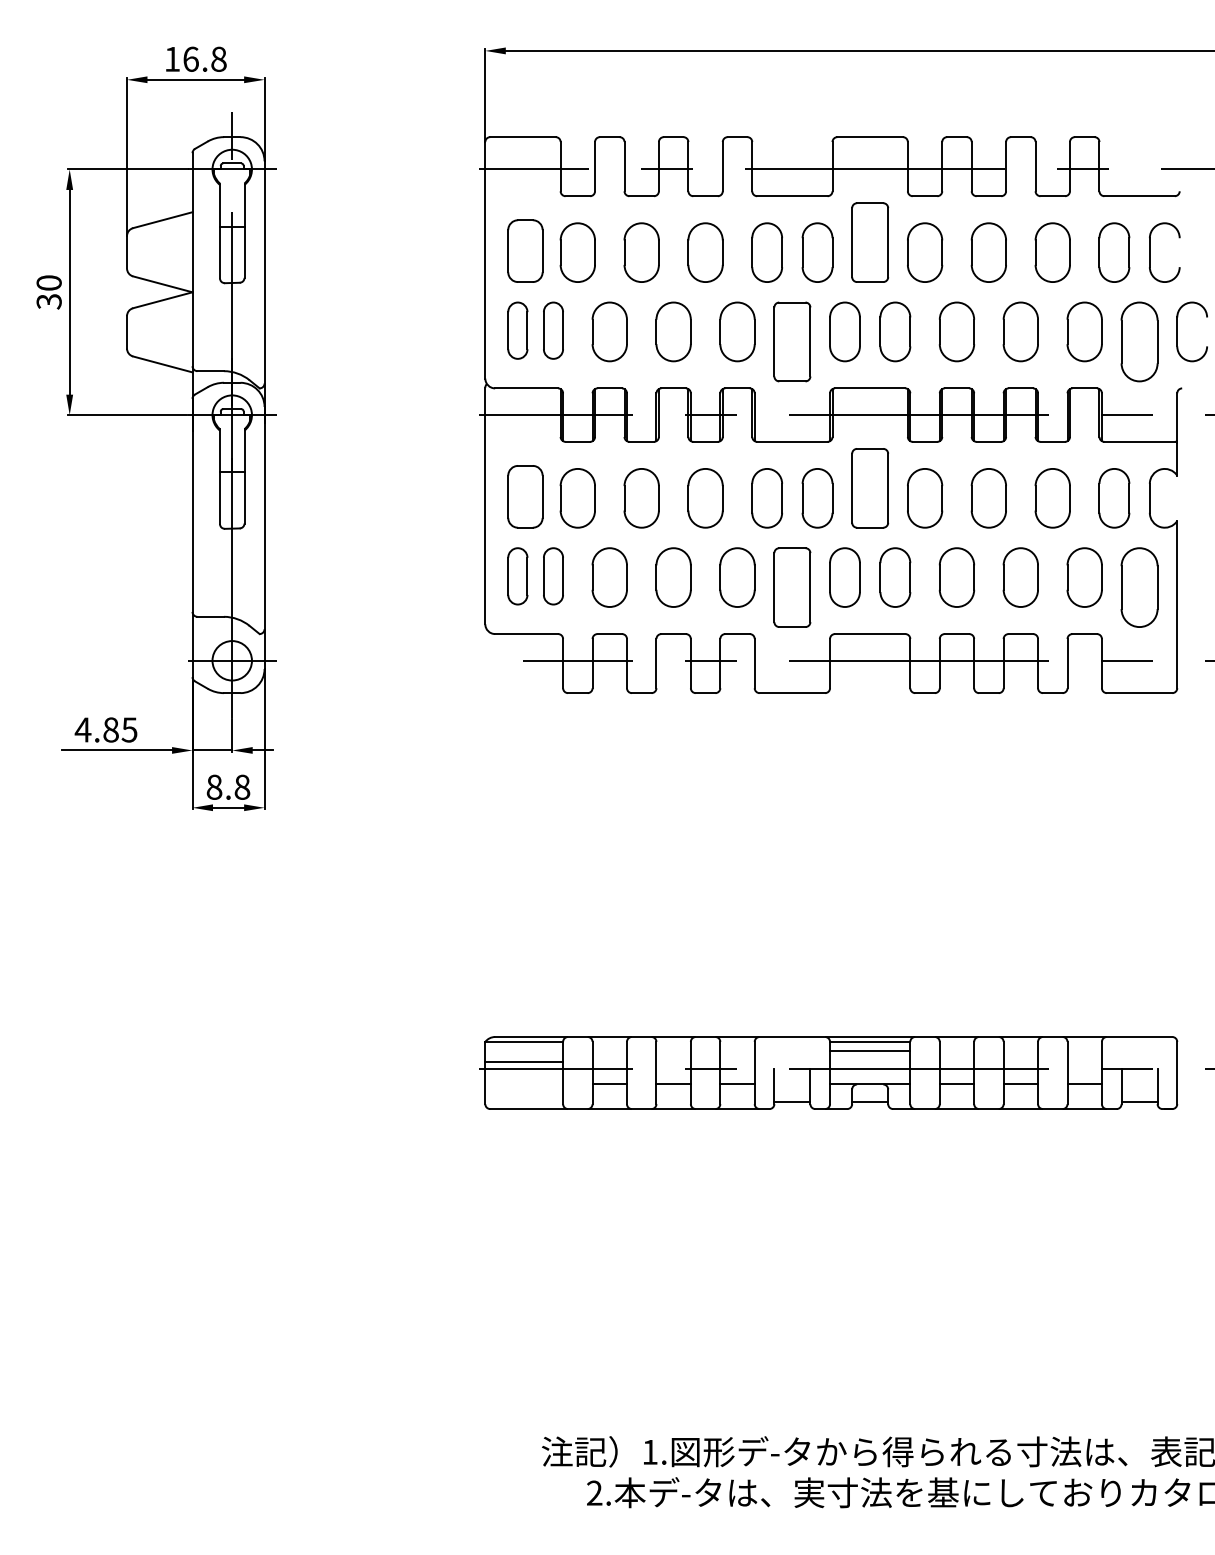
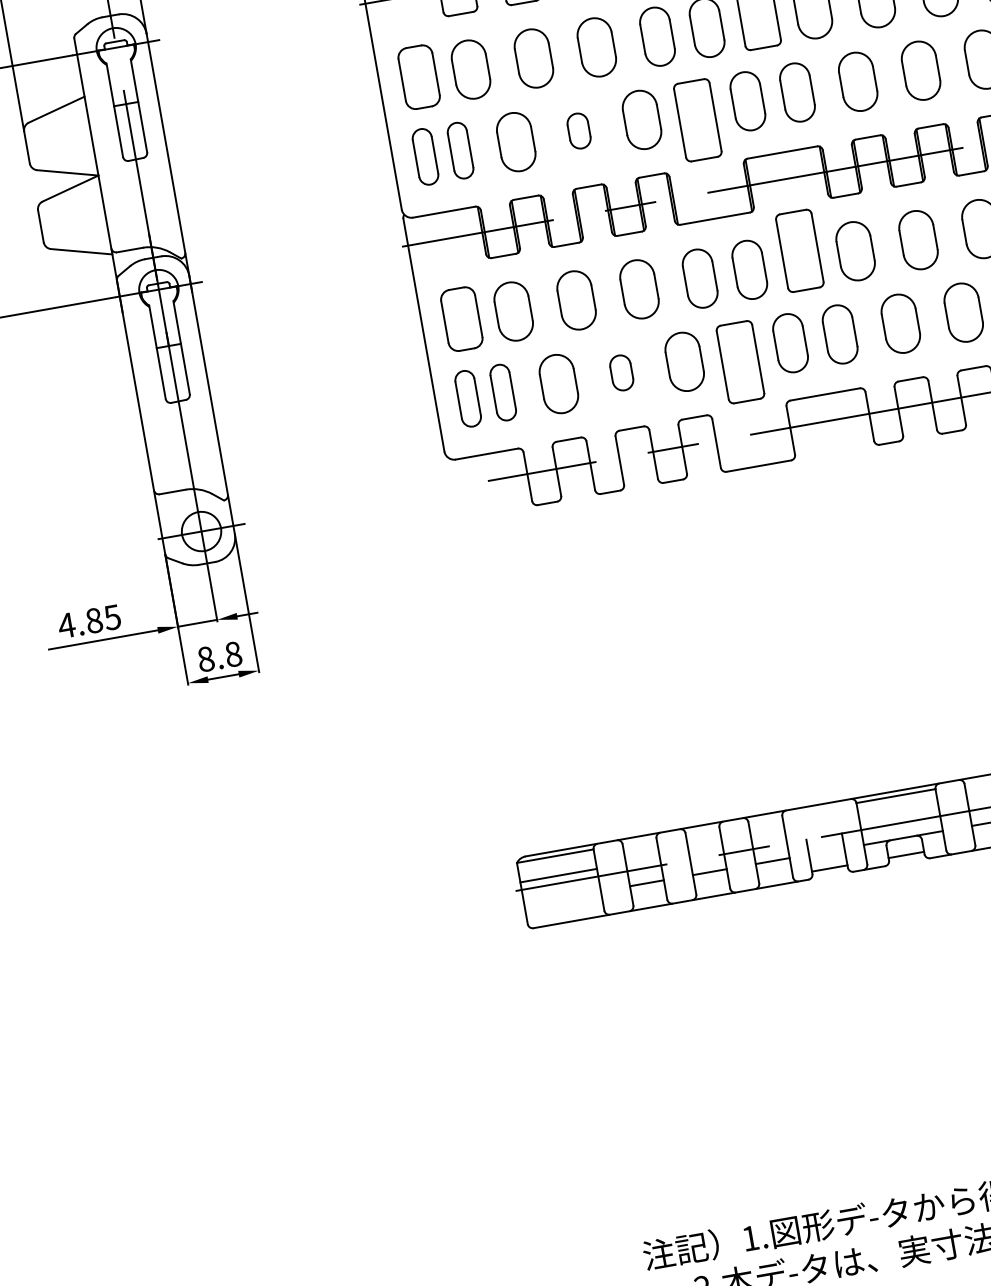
part: (673, 331) -> (578, 130), size x0.6
part: (673, 577) -> (621, 372), size x0.6
line: (870, 1050) -> (897, 804), removed

